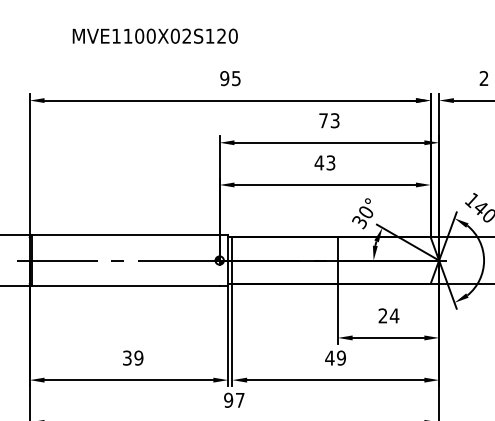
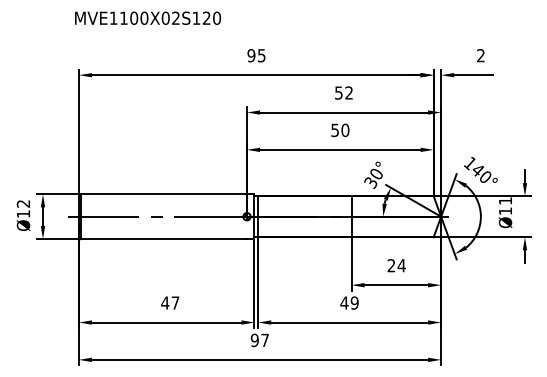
text: (154, 35) -> (147, 17), moved
text: (328, 120) -> (343, 92), 73 -> 52
text: (324, 163) -> (339, 130), 43 -> 50
text: (133, 357) -> (170, 302), 39 -> 47

